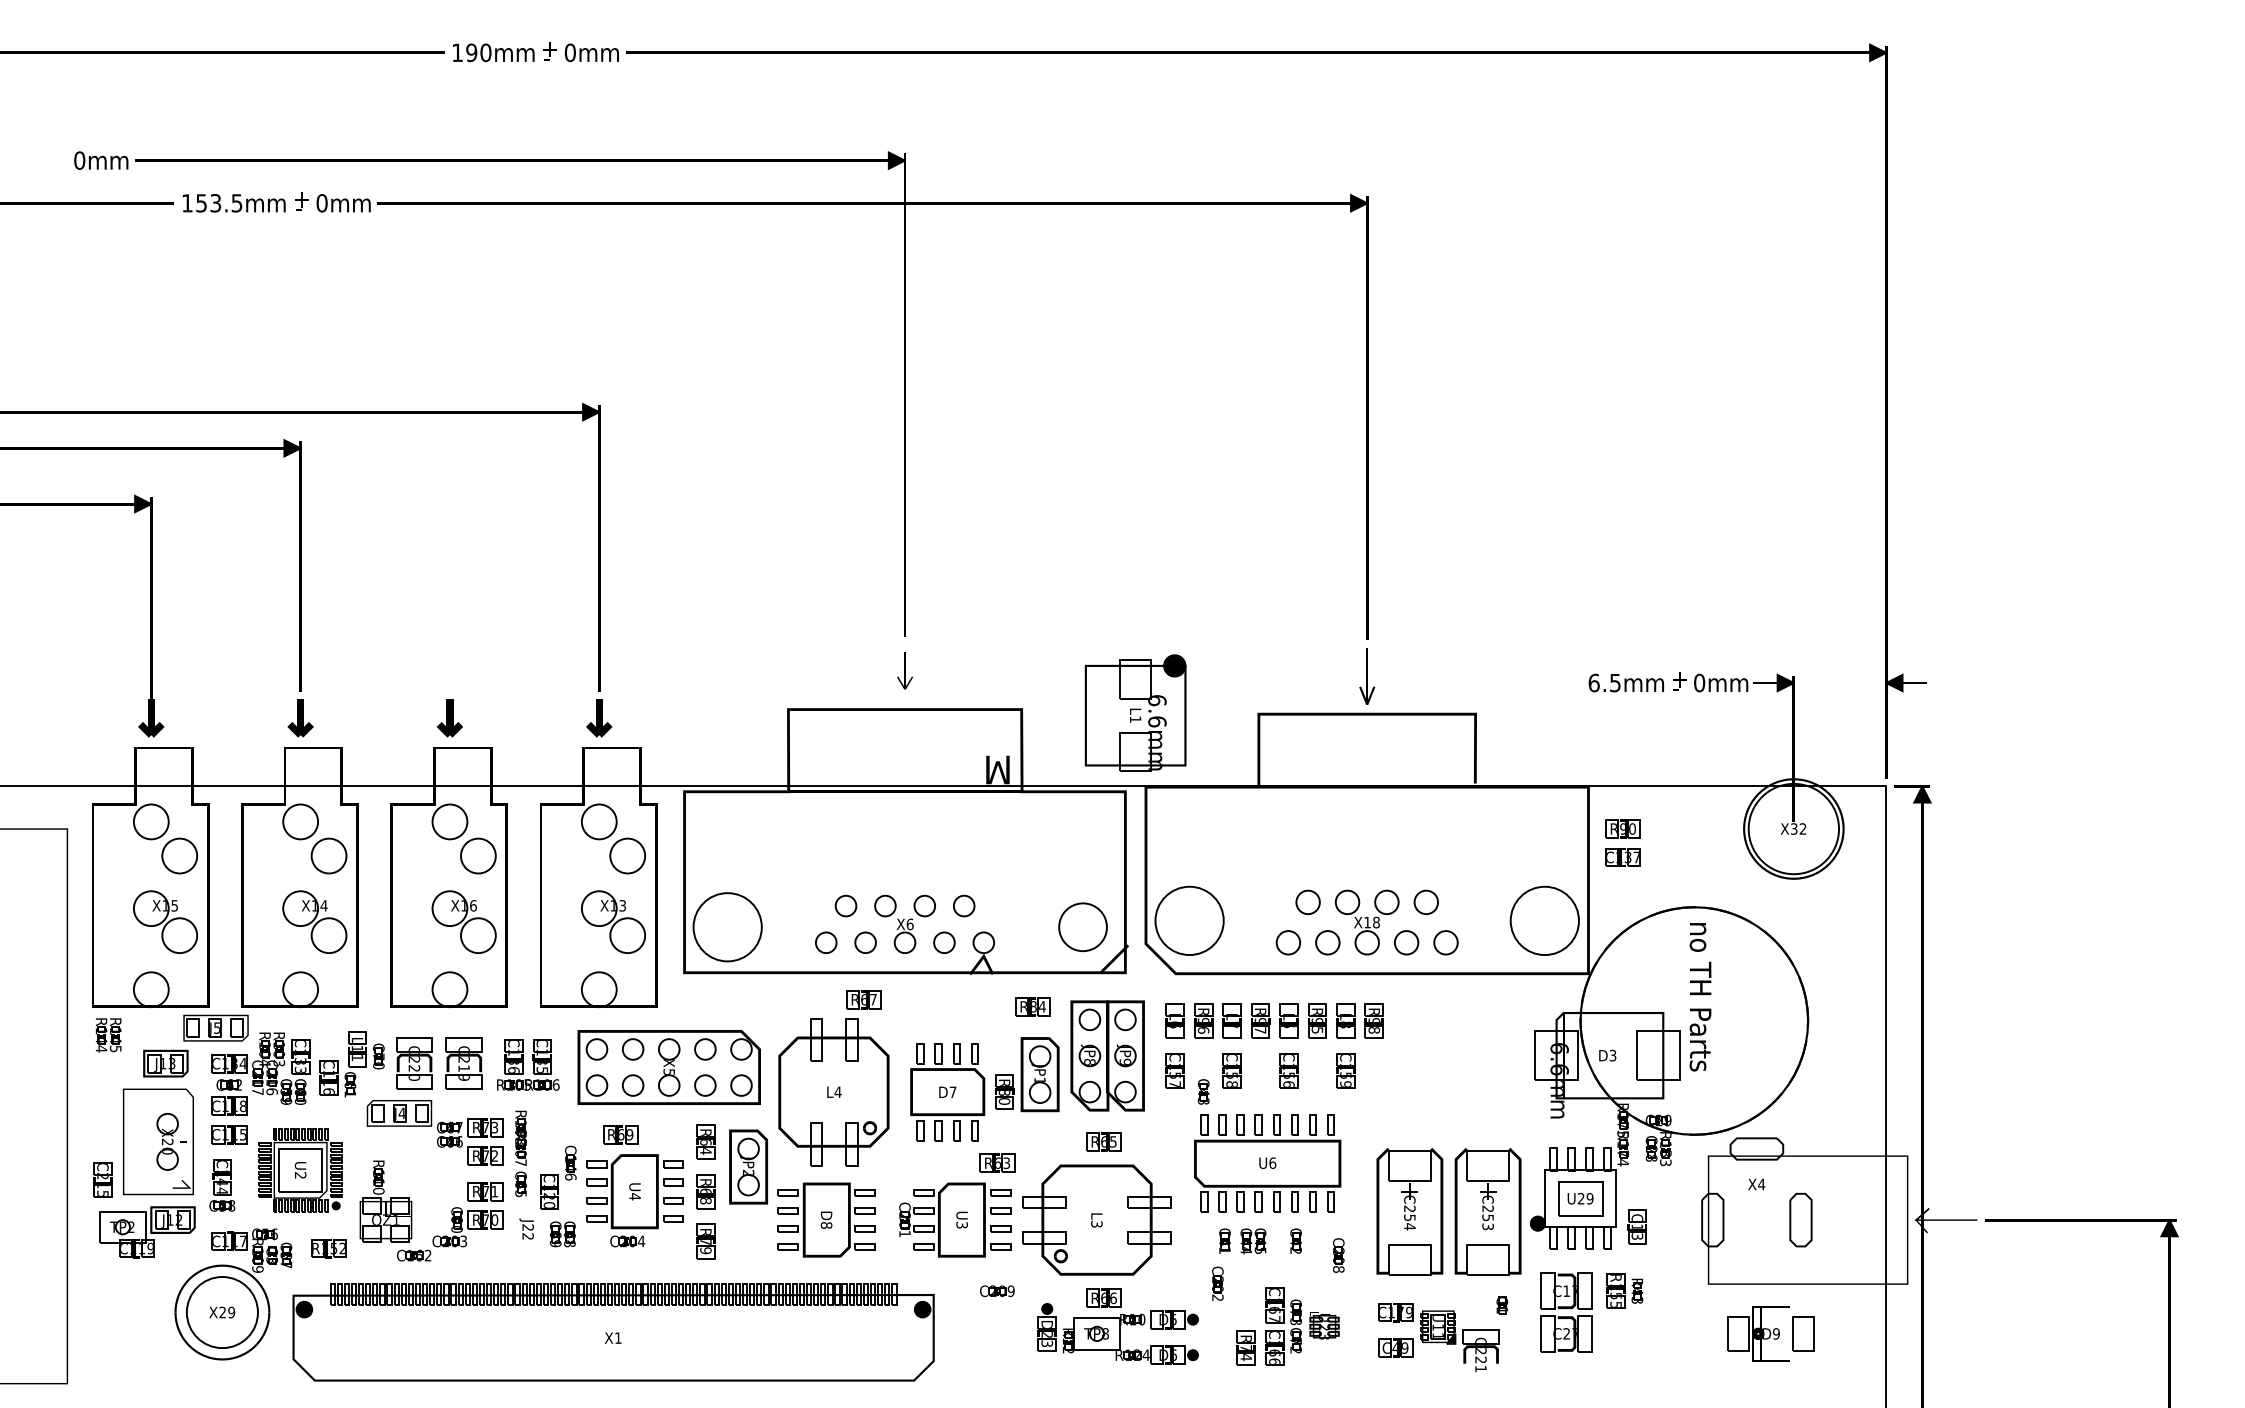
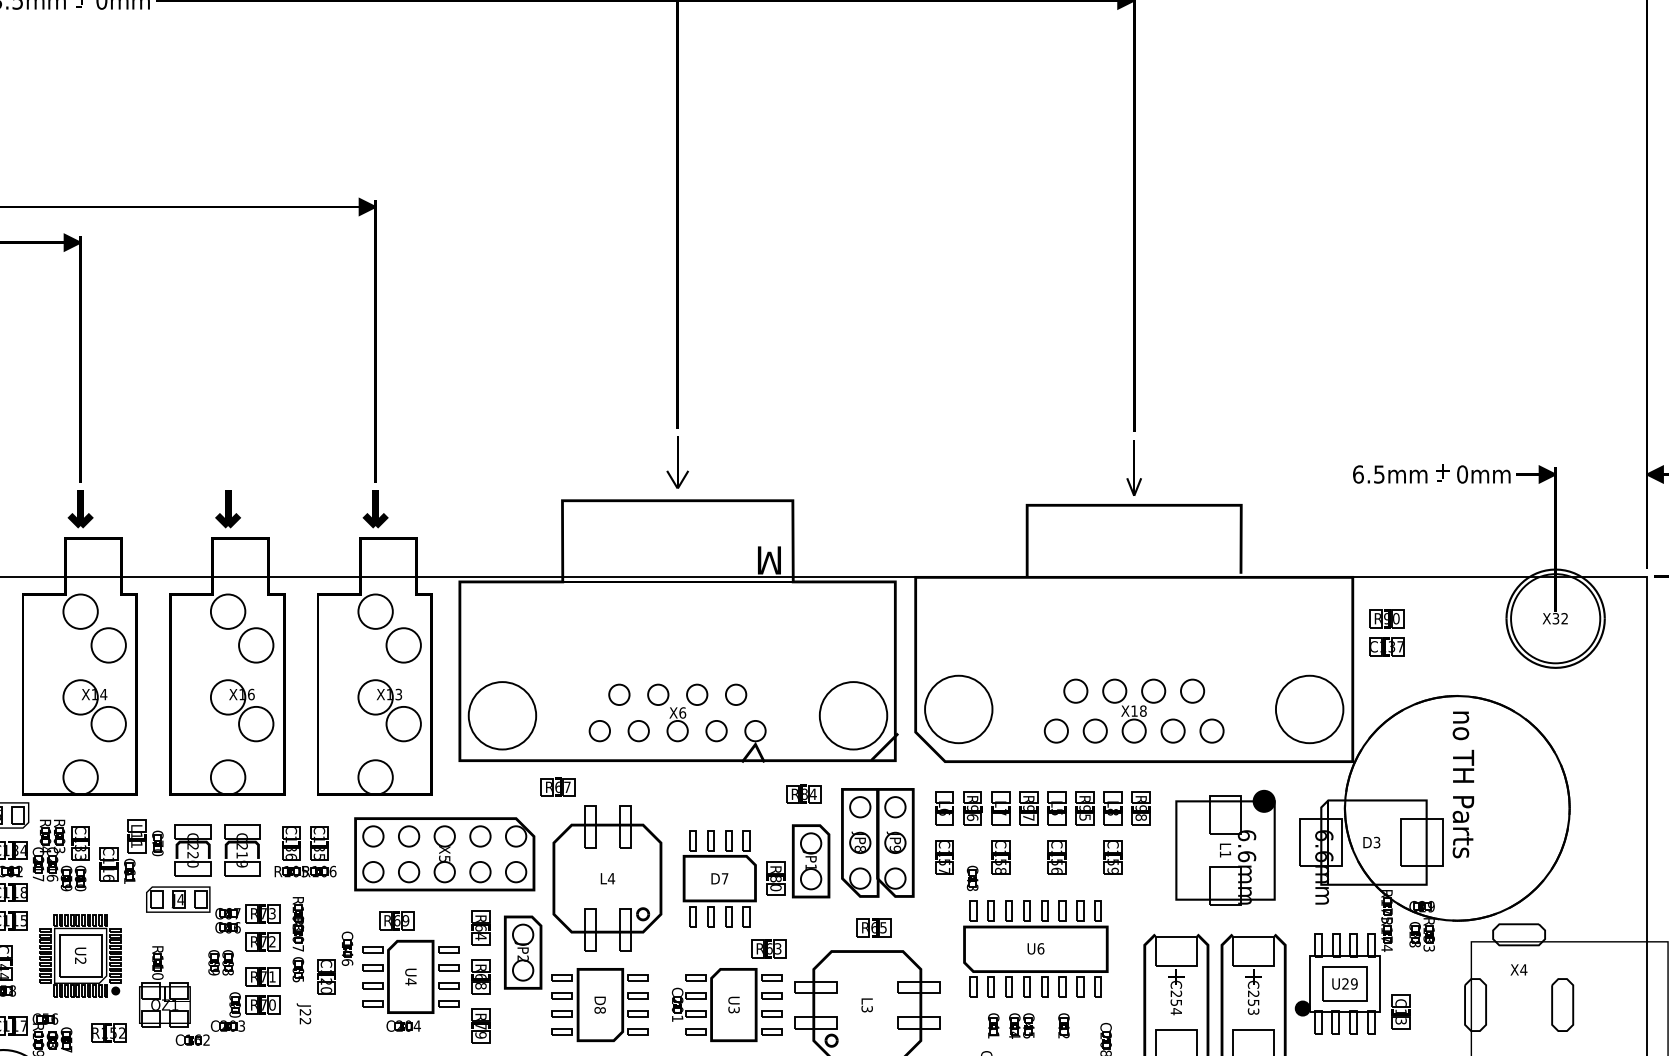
part: (904, 670) -> (677, 462), size x1.43
part: (1135, 712) -> (1225, 847), moved
circle: (1082, 927) -> (852, 715), size x1.43
part: (863, 999) -> (557, 787), moved
part: (562, 1234) -> (220, 962), moved

